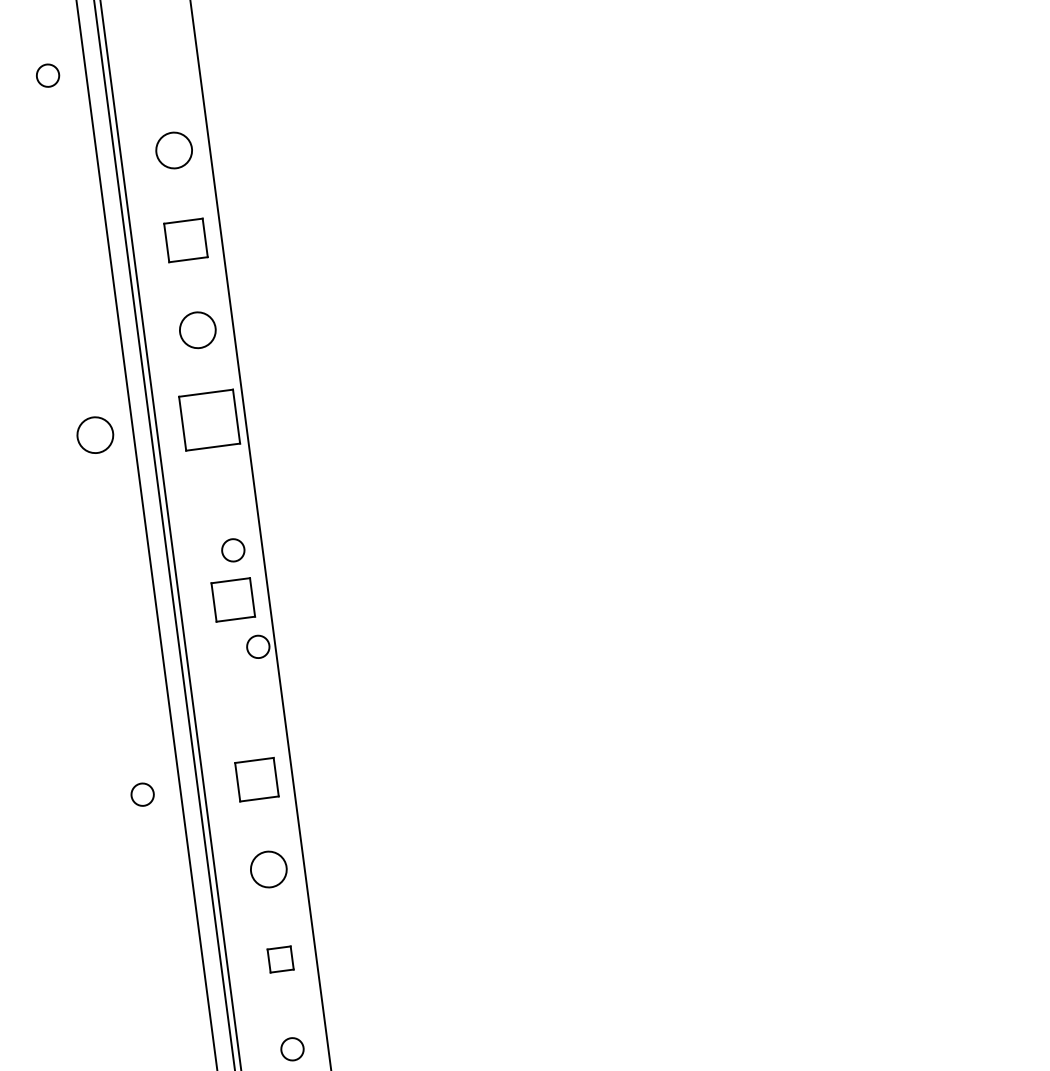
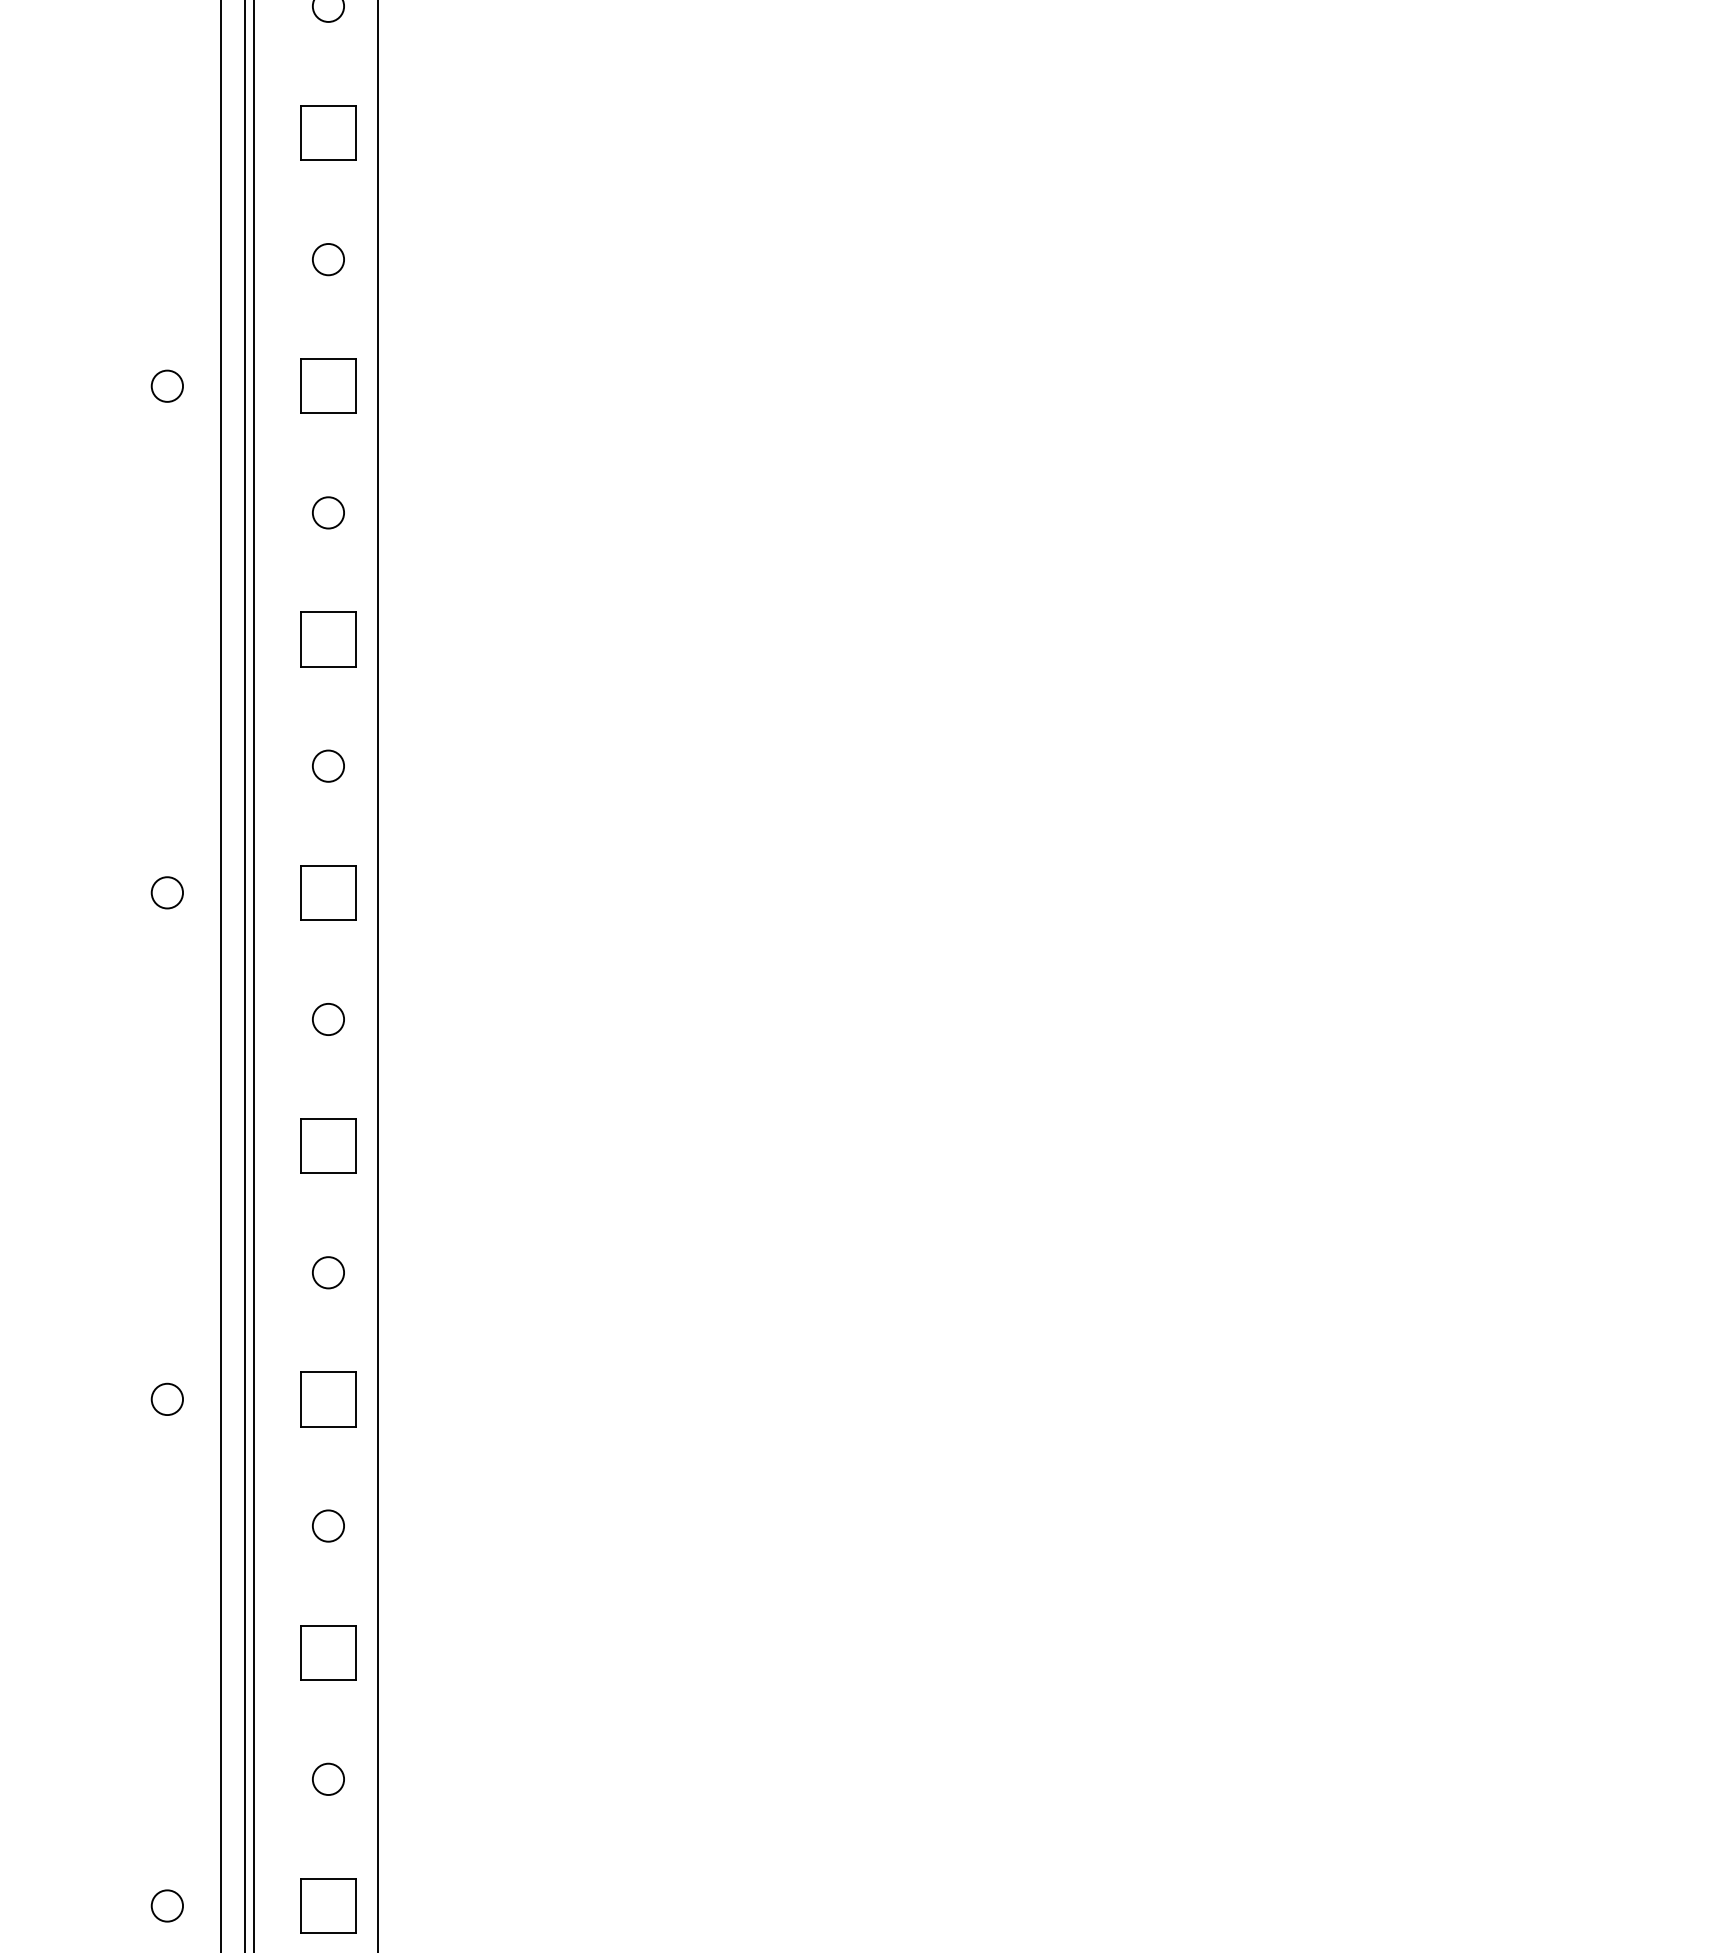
part: (162, 60) -> (328, 385), added
circle: (174, 150) -> (328, 512), size x0.62
circle: (197, 329) -> (328, 765), size x0.62
part: (209, 419) -> (328, 892), size x0.71
circle: (95, 434) -> (167, 892), size x0.62
circle: (233, 550) -> (328, 1019), moved
circle: (258, 646) -> (328, 1272), moved
circle: (268, 869) -> (328, 1525), size x0.62
part: (280, 959) -> (328, 1652), size x1.67

